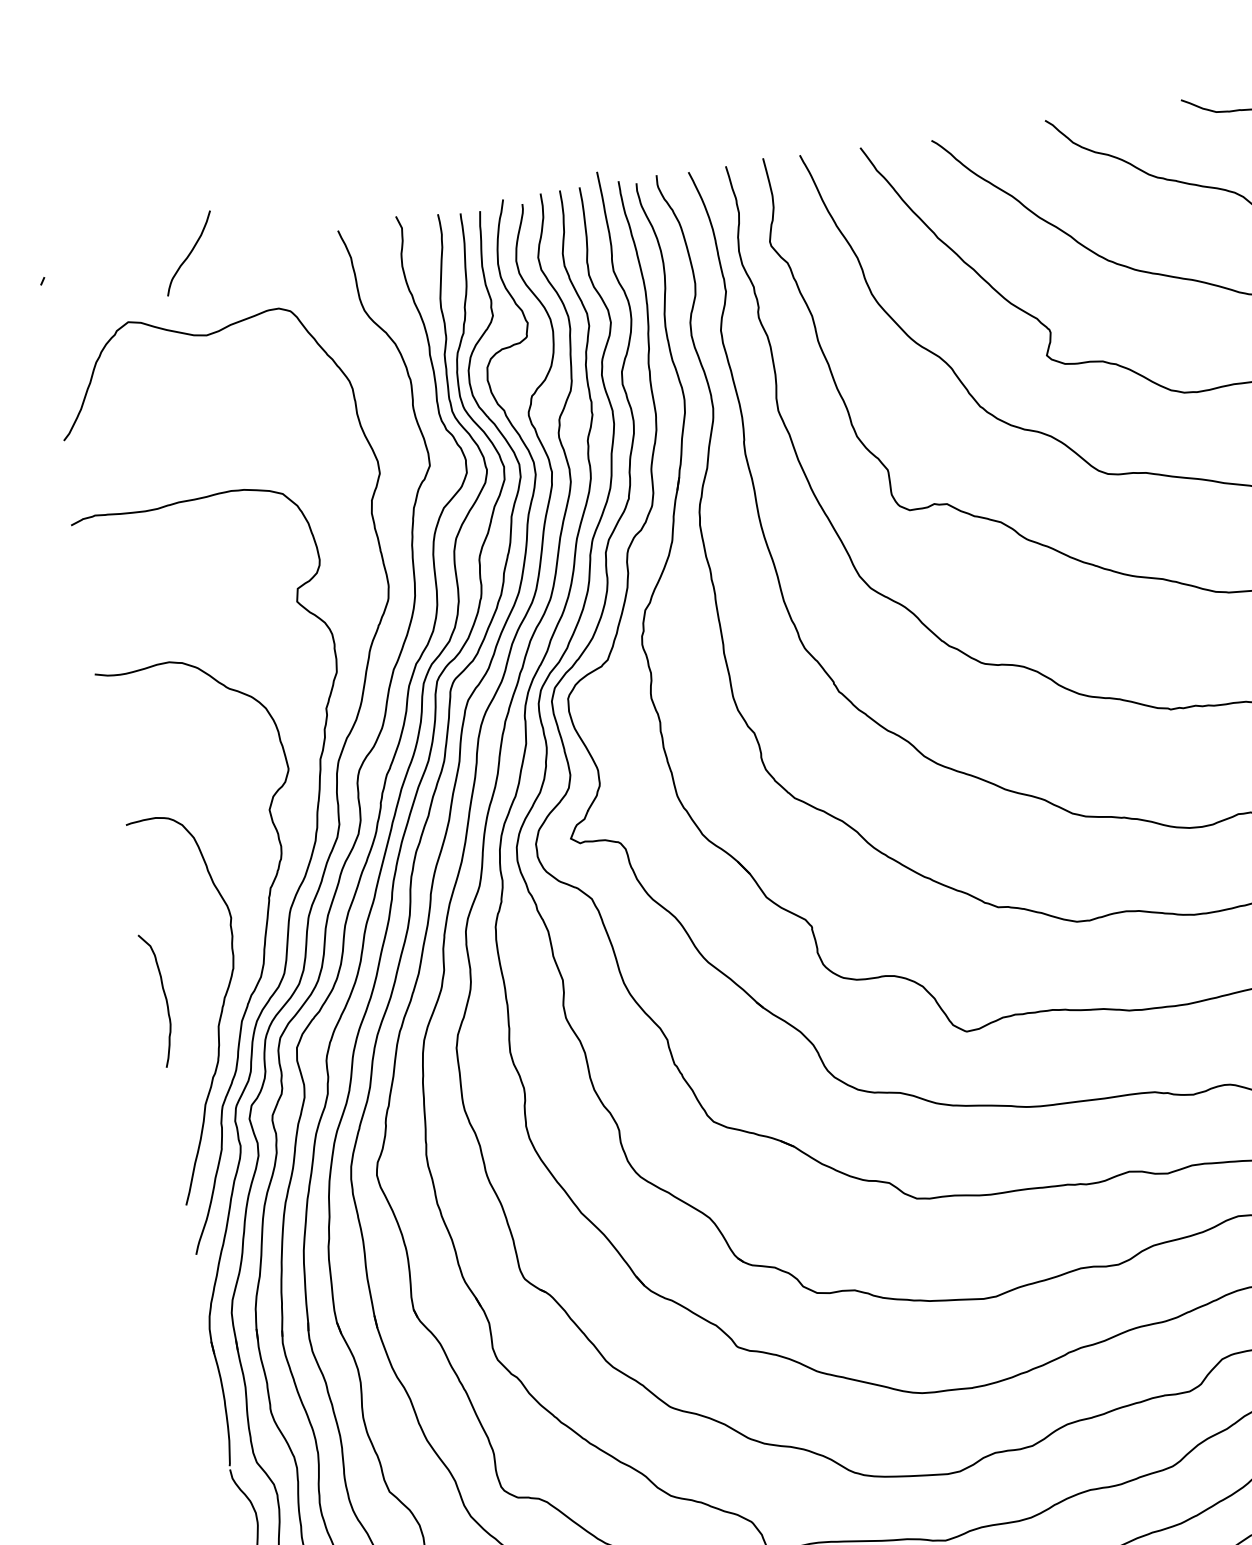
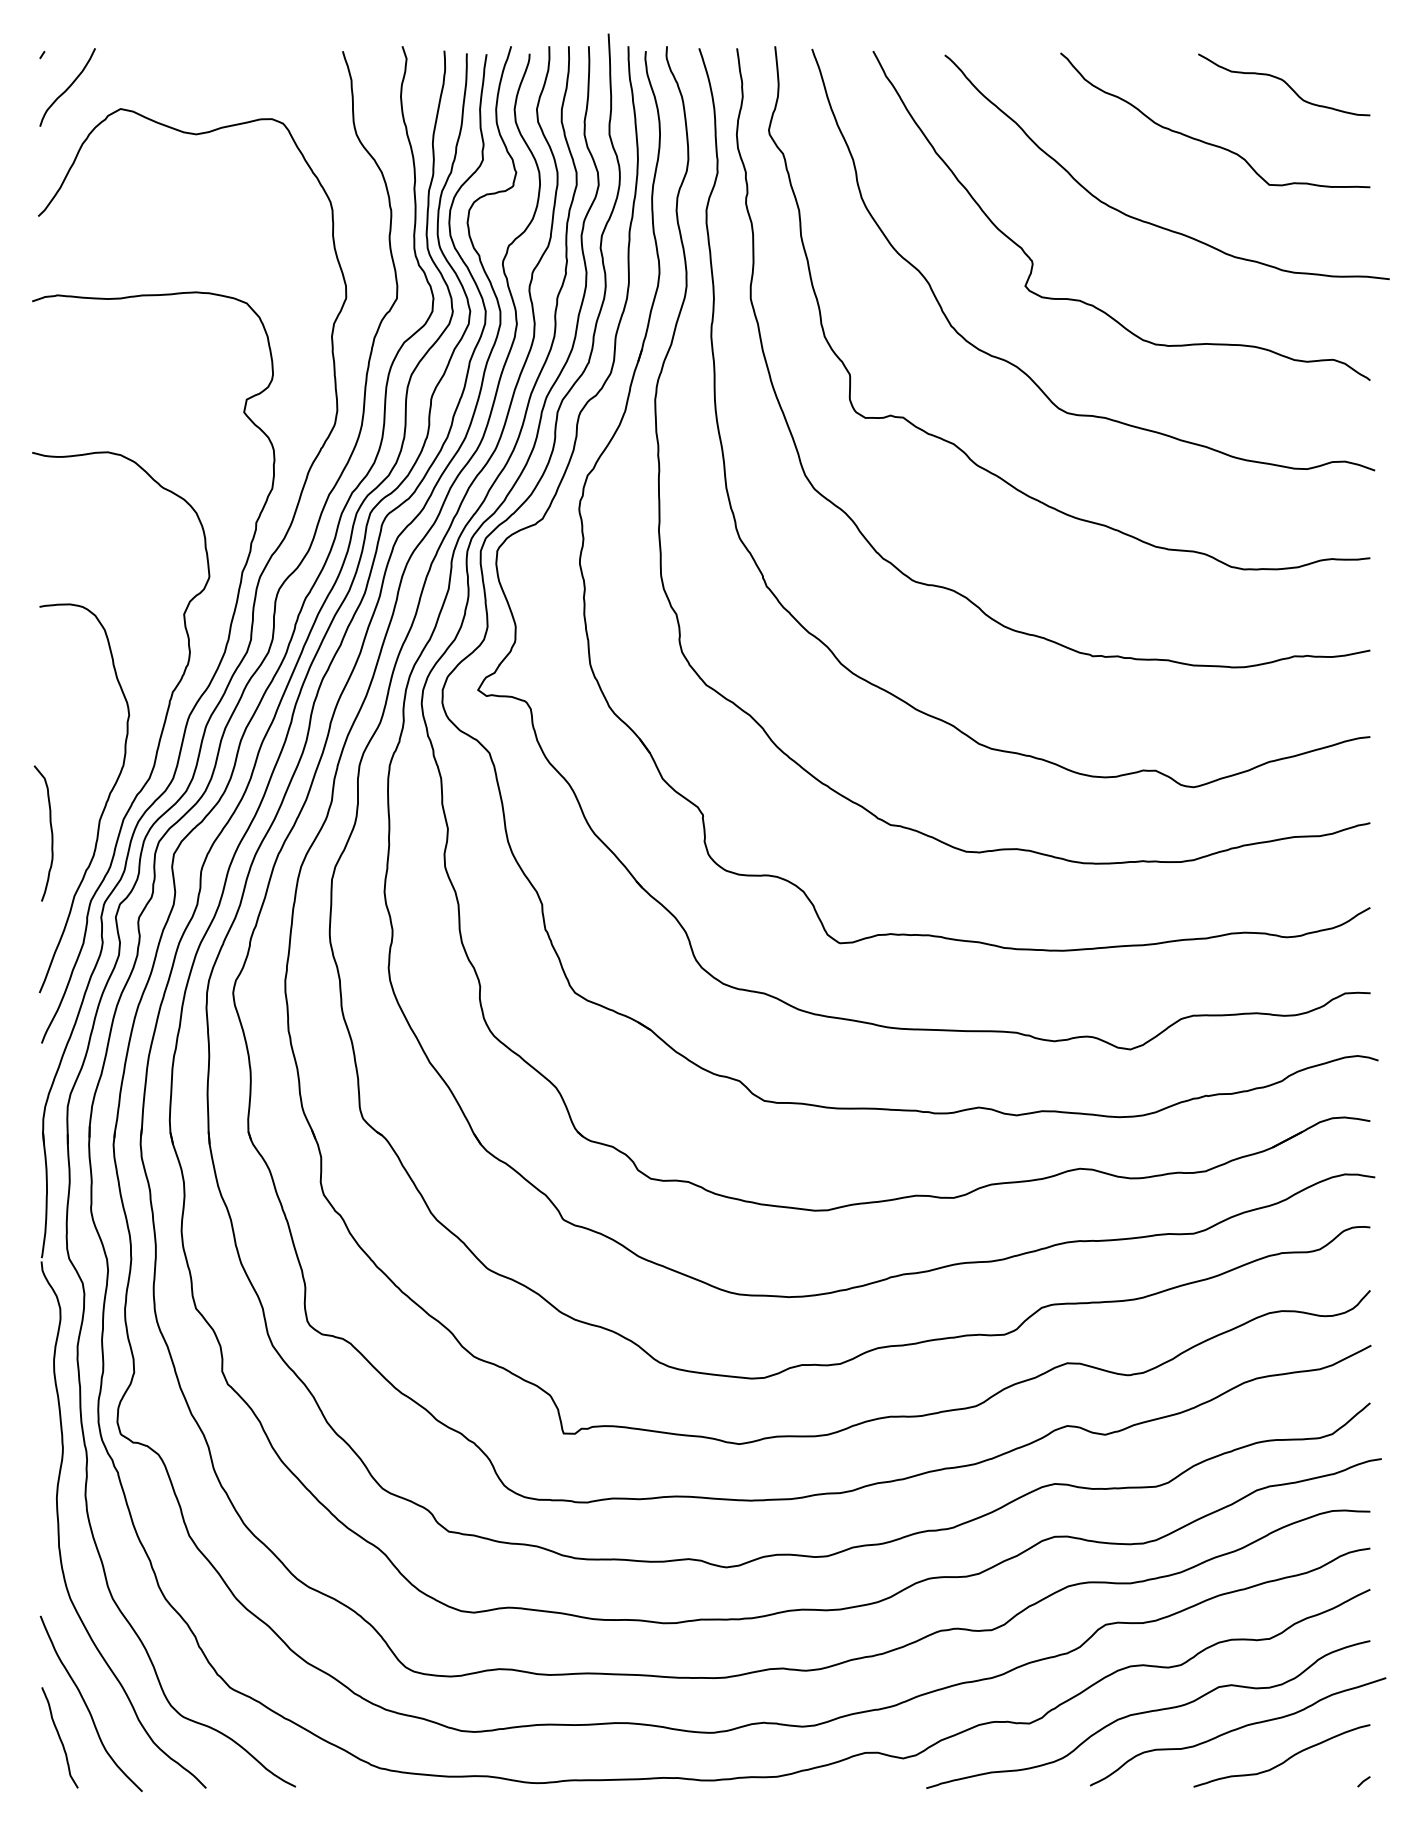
curve: (188, 253) -> (67, 87), moved
curve: (164, 996) -> (50, 830), moved

